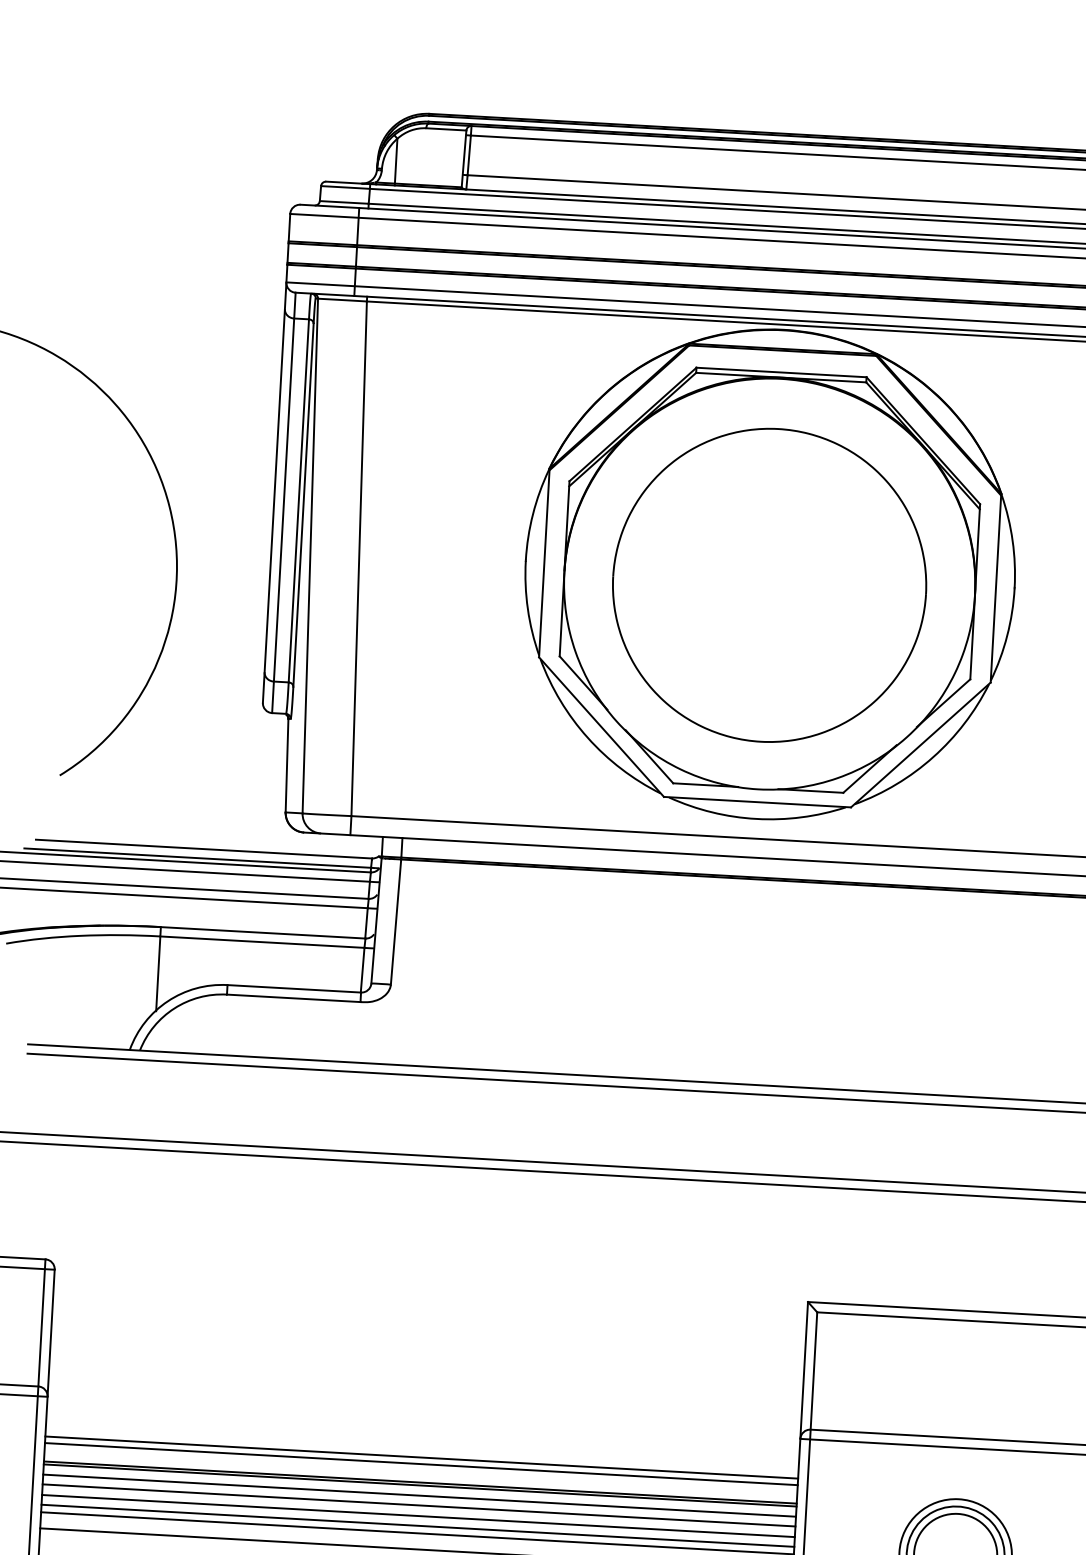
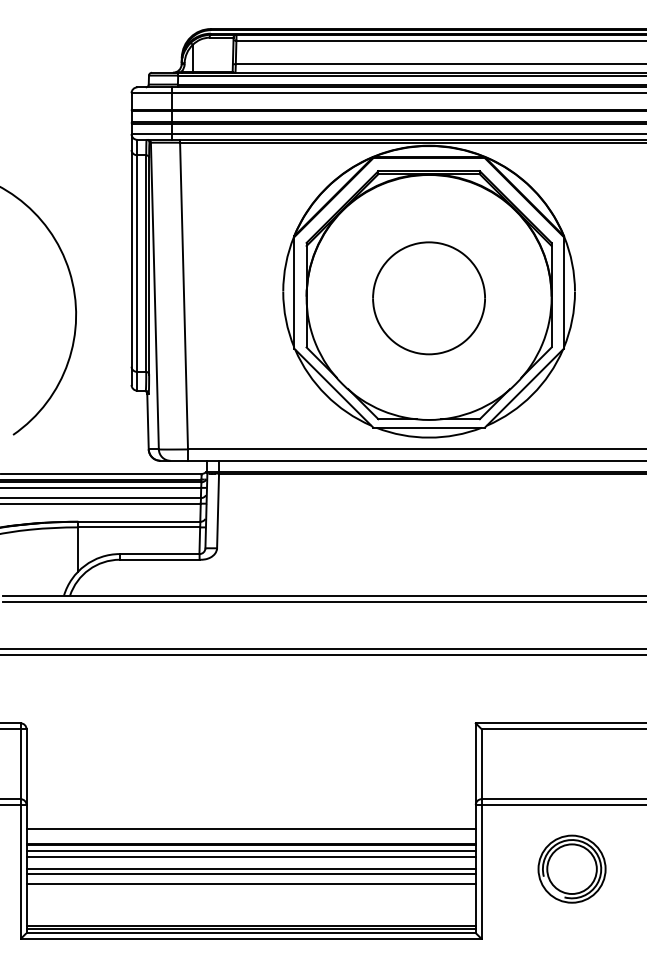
part: (768, 585) -> (428, 298), size x0.6
line: (420, 1463) -> (250, 832), removed
line: (417, 1515) -> (250, 863), removed

